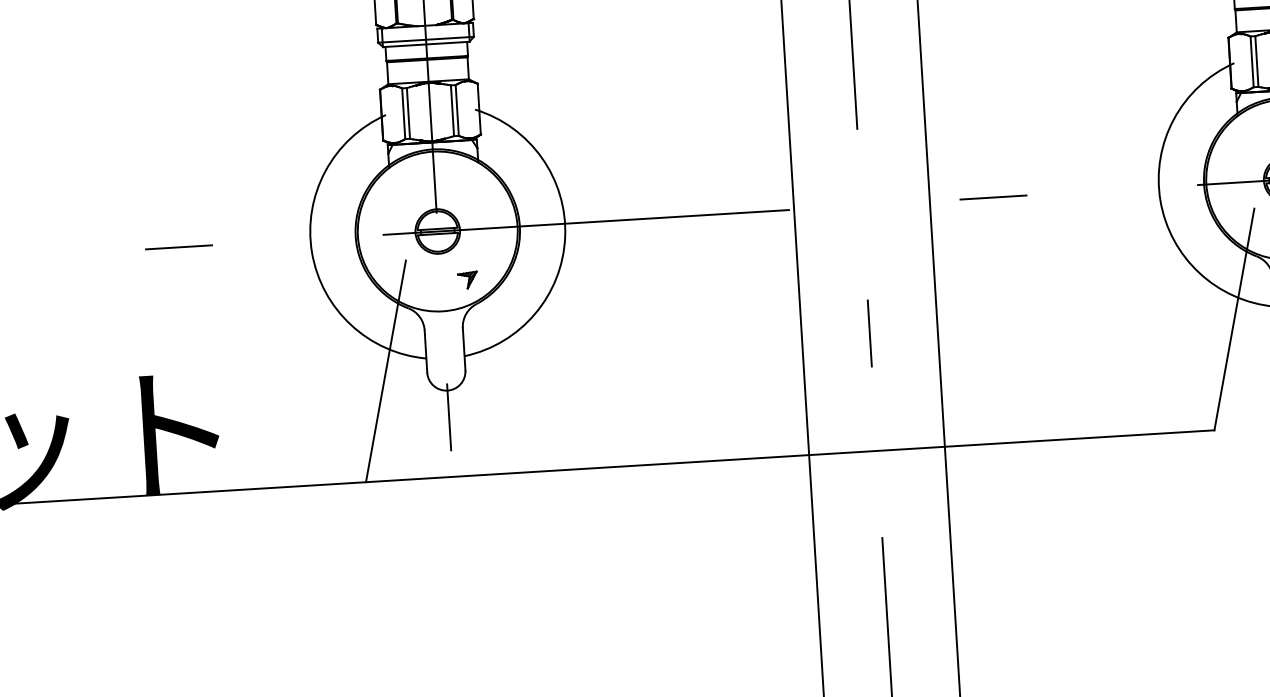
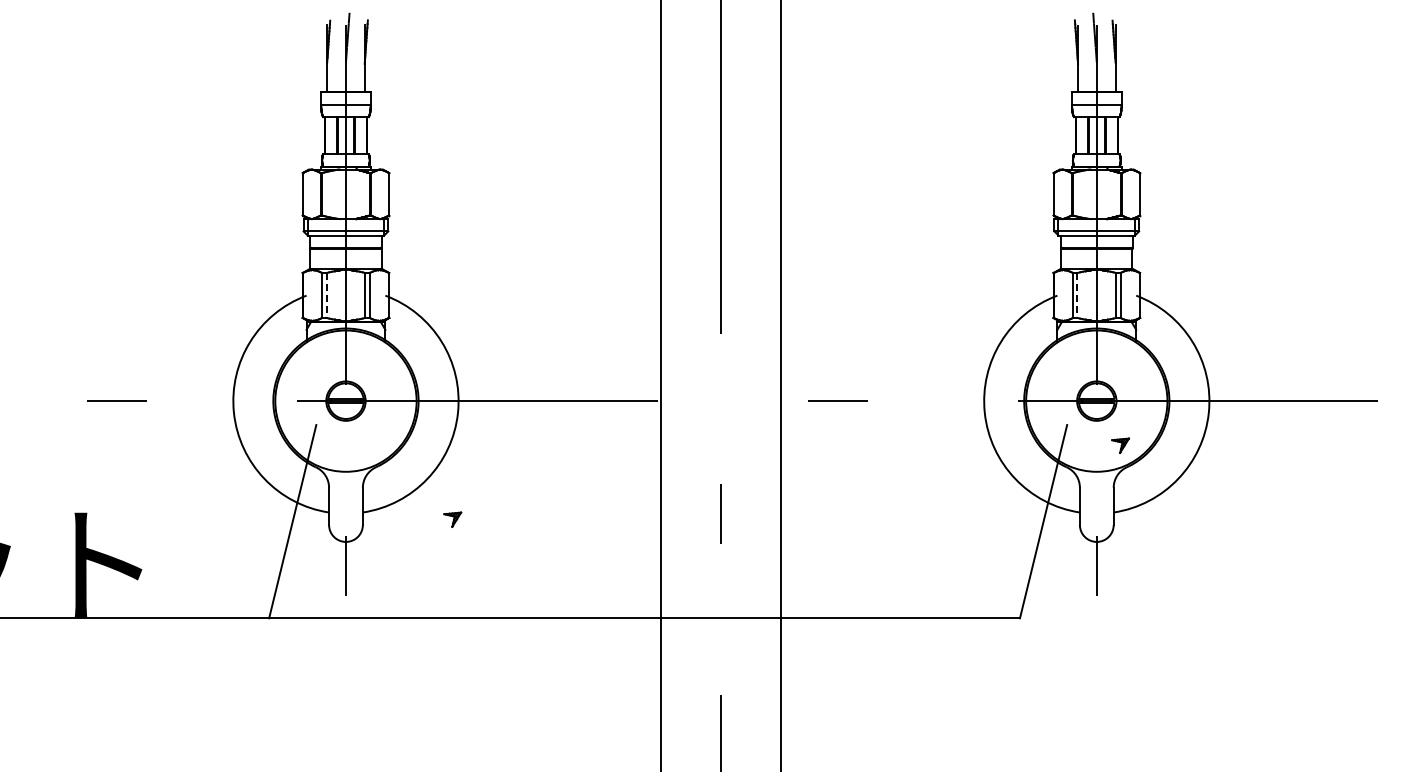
line: (1257, 61) -> (1077, 295), solid -> dashed
line: (408, 113) -> (326, 295), solid -> dashed
part: (467, 280) -> (452, 519), moved

